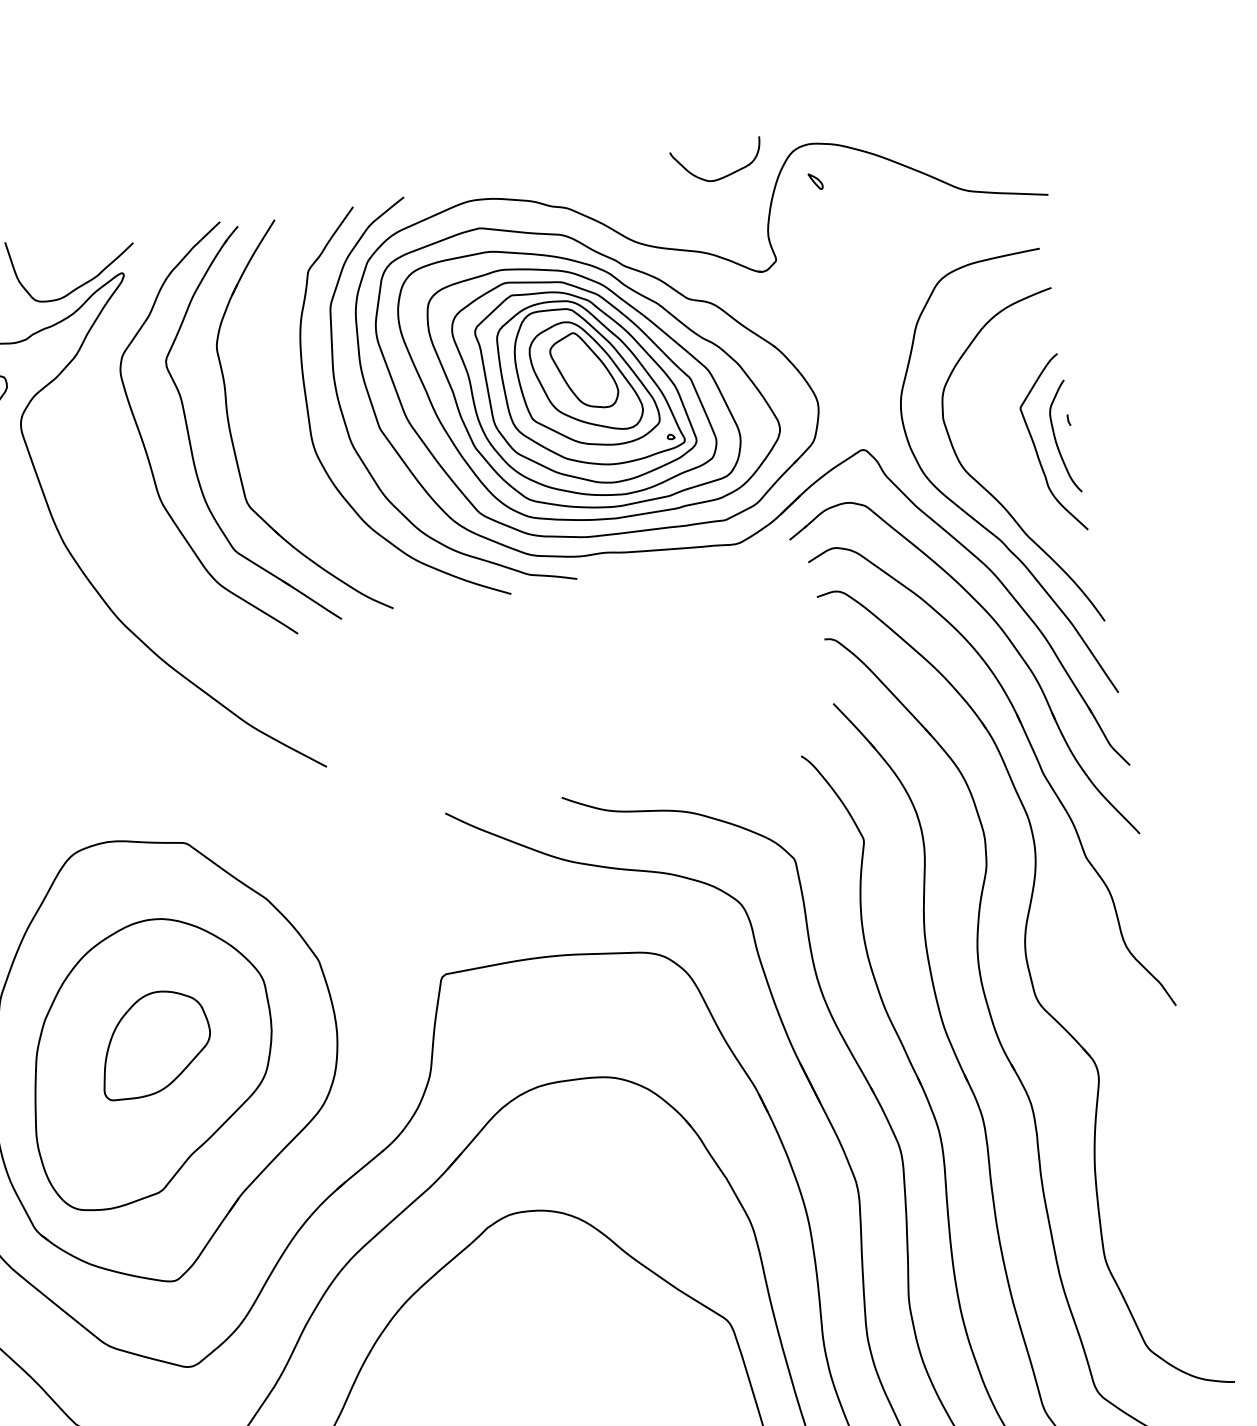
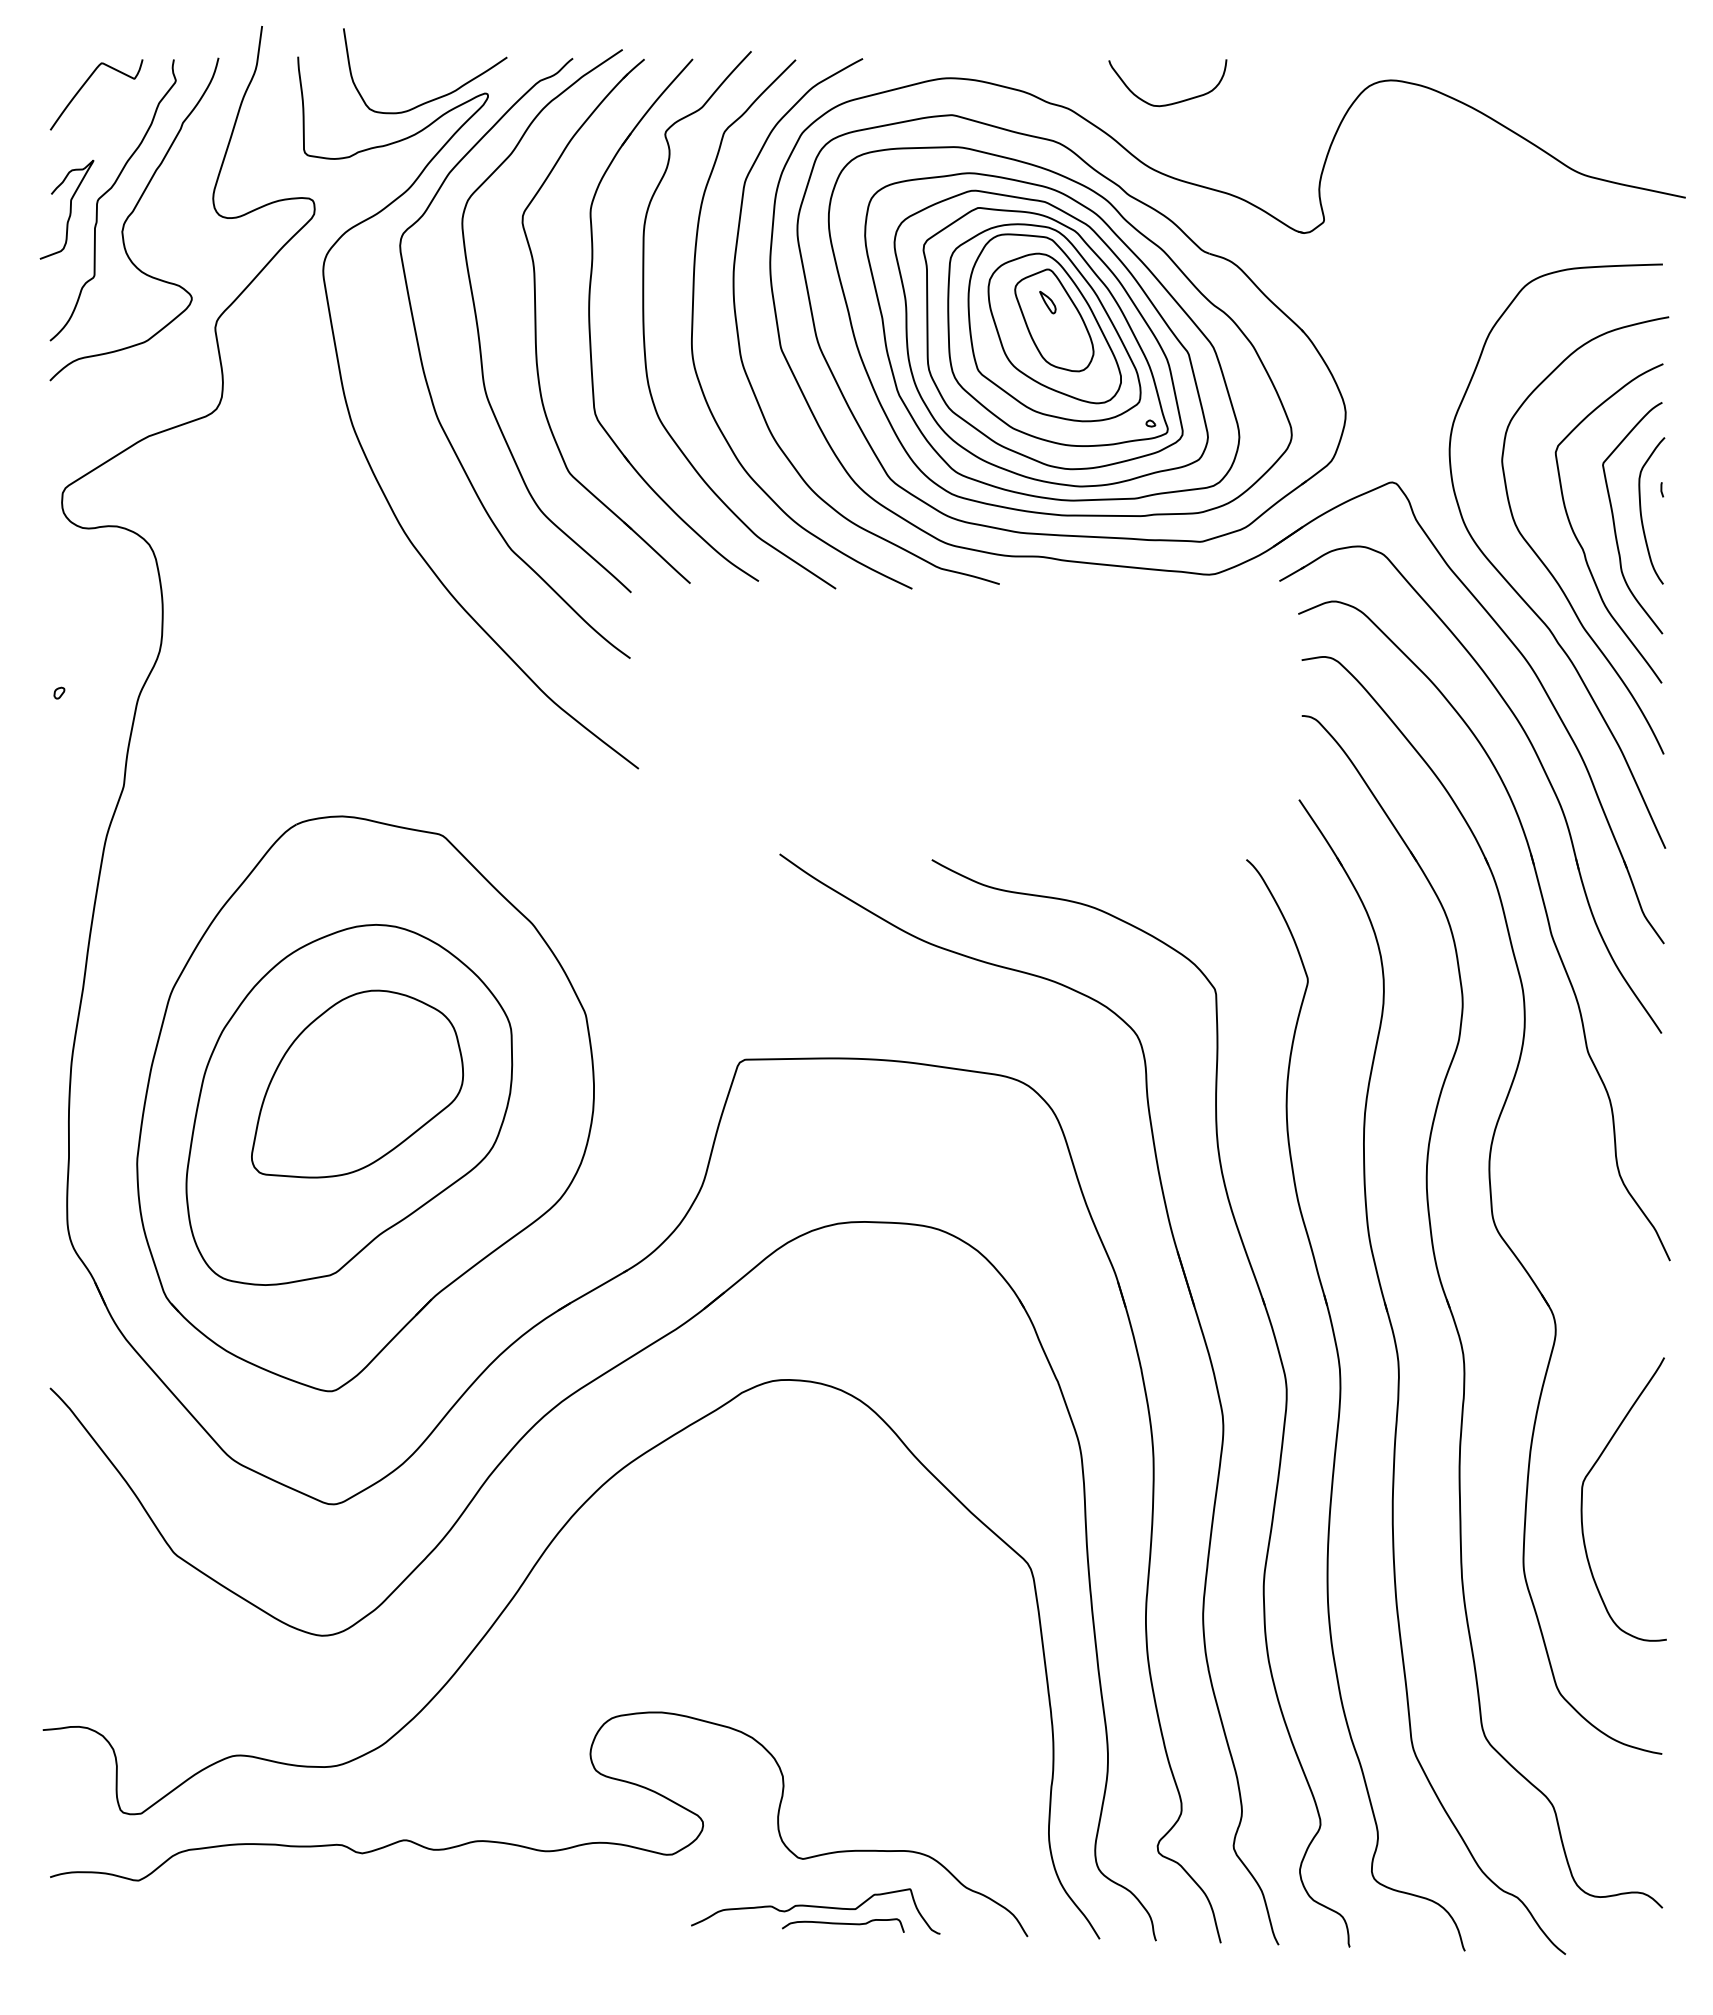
curve: (724, 176) -> (1173, 102), moved
part: (815, 181) -> (1047, 302), moved
curve: (272, 425) -> (644, 320), added
curve: (1011, 468) -> (1578, 539), added
curve: (117, 504) -> (429, 387), added
part: (154, 1043) -> (357, 1083), size x1.43
curve: (1140, 1198) -> (1582, 1499), added

